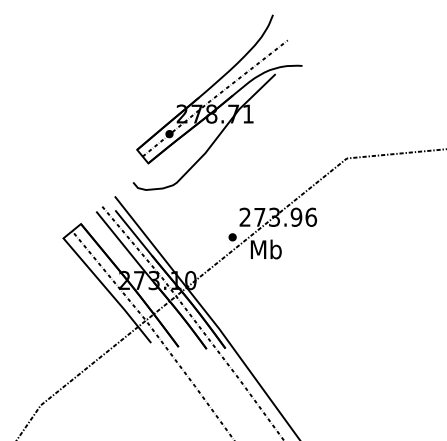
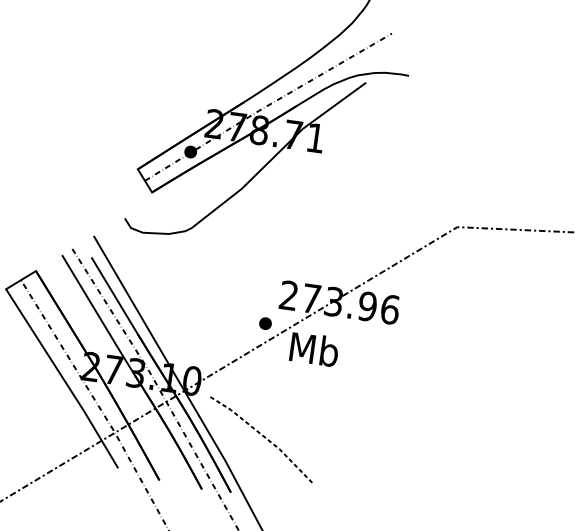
line: (240, 310) -> (262, 437), added

